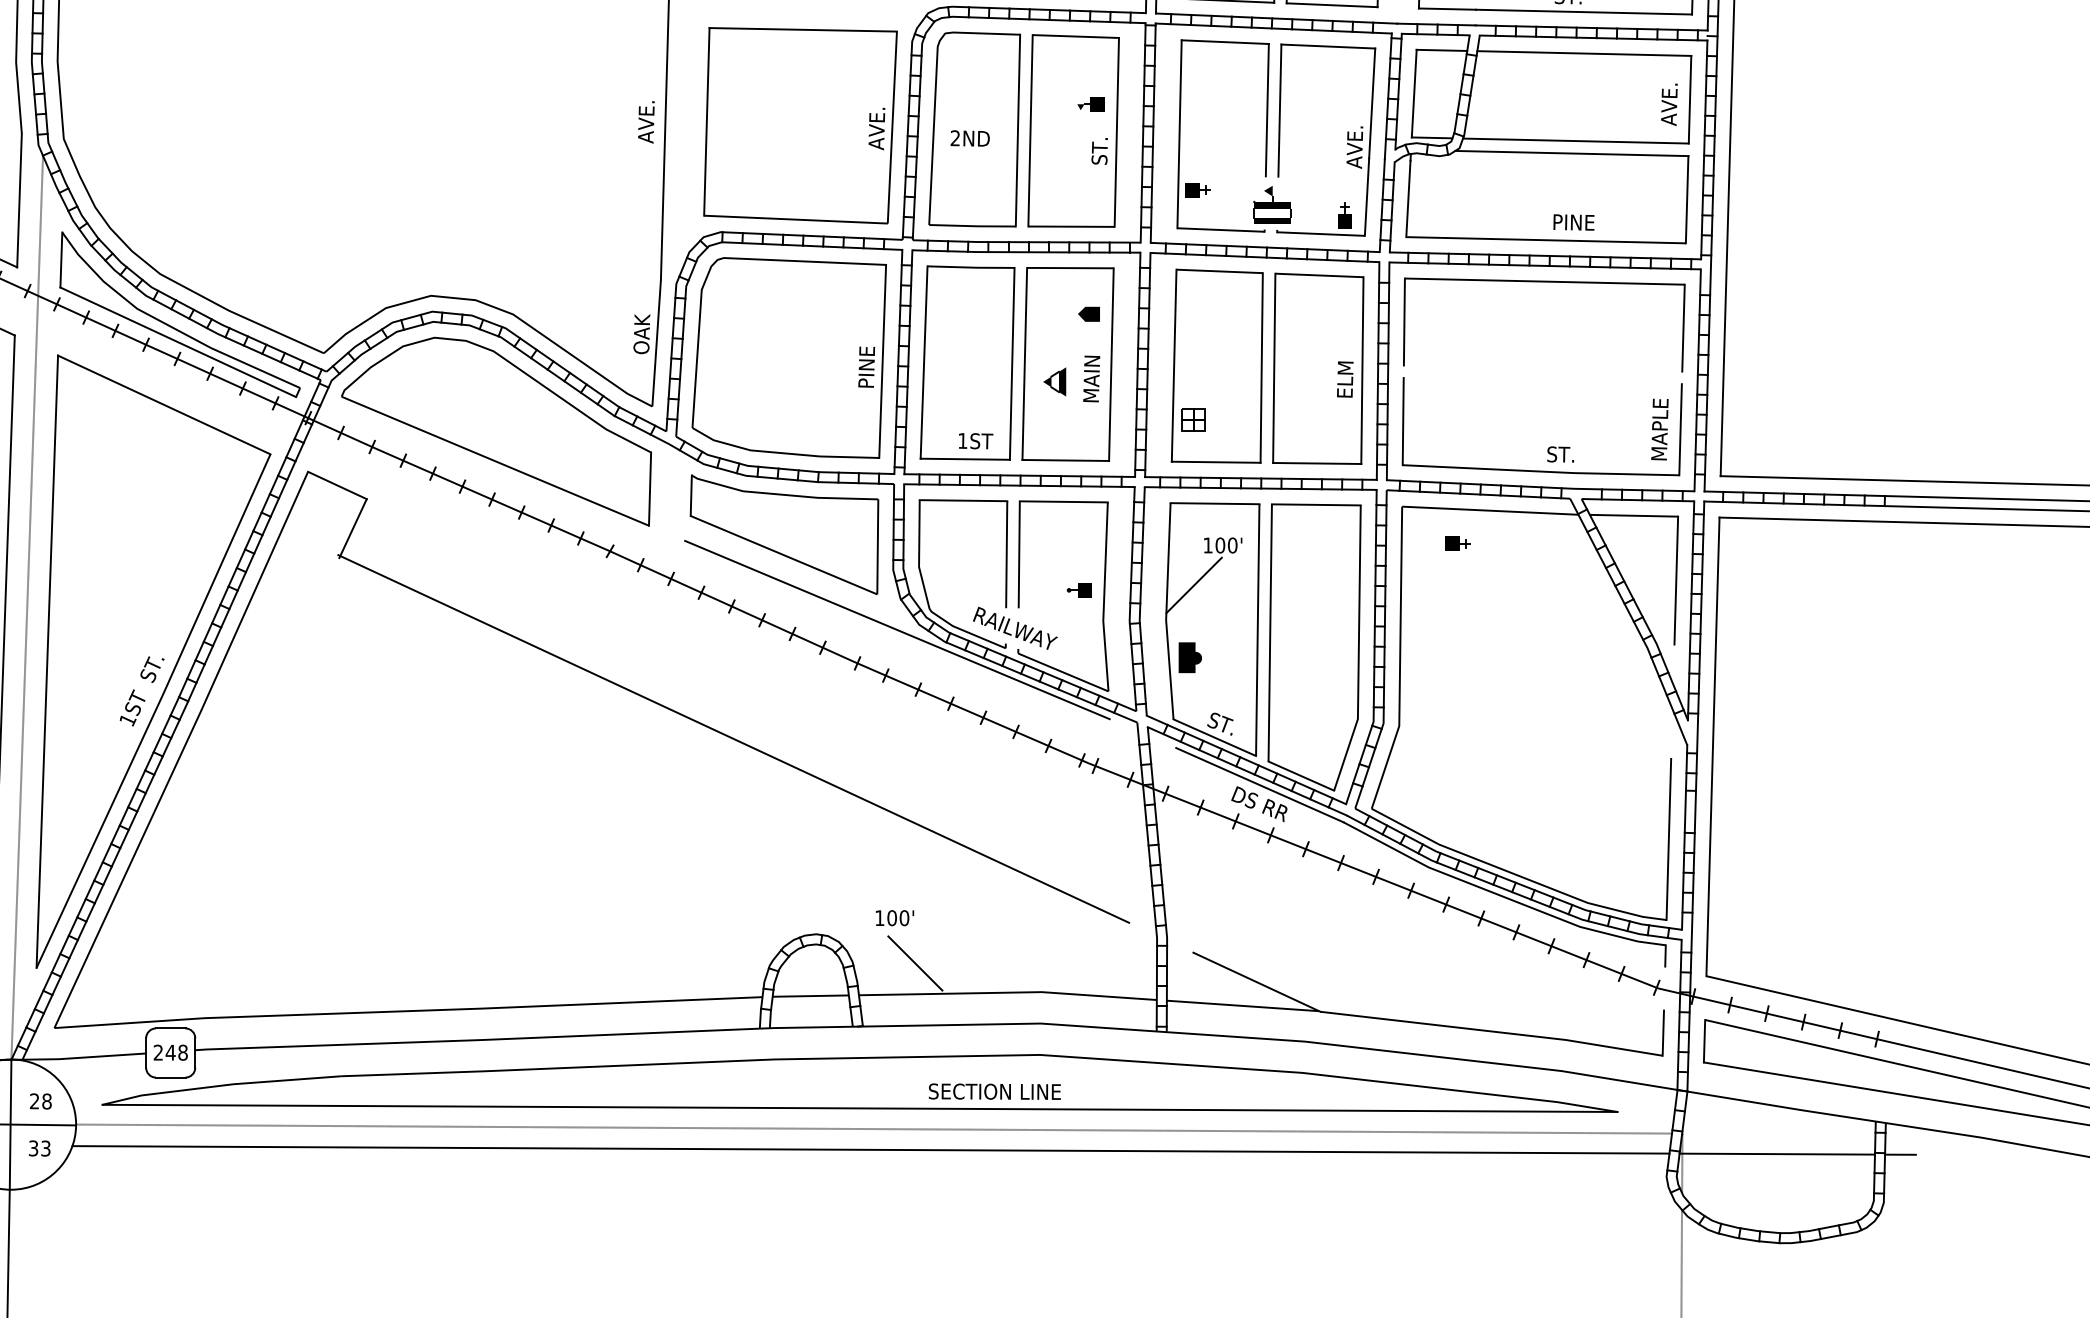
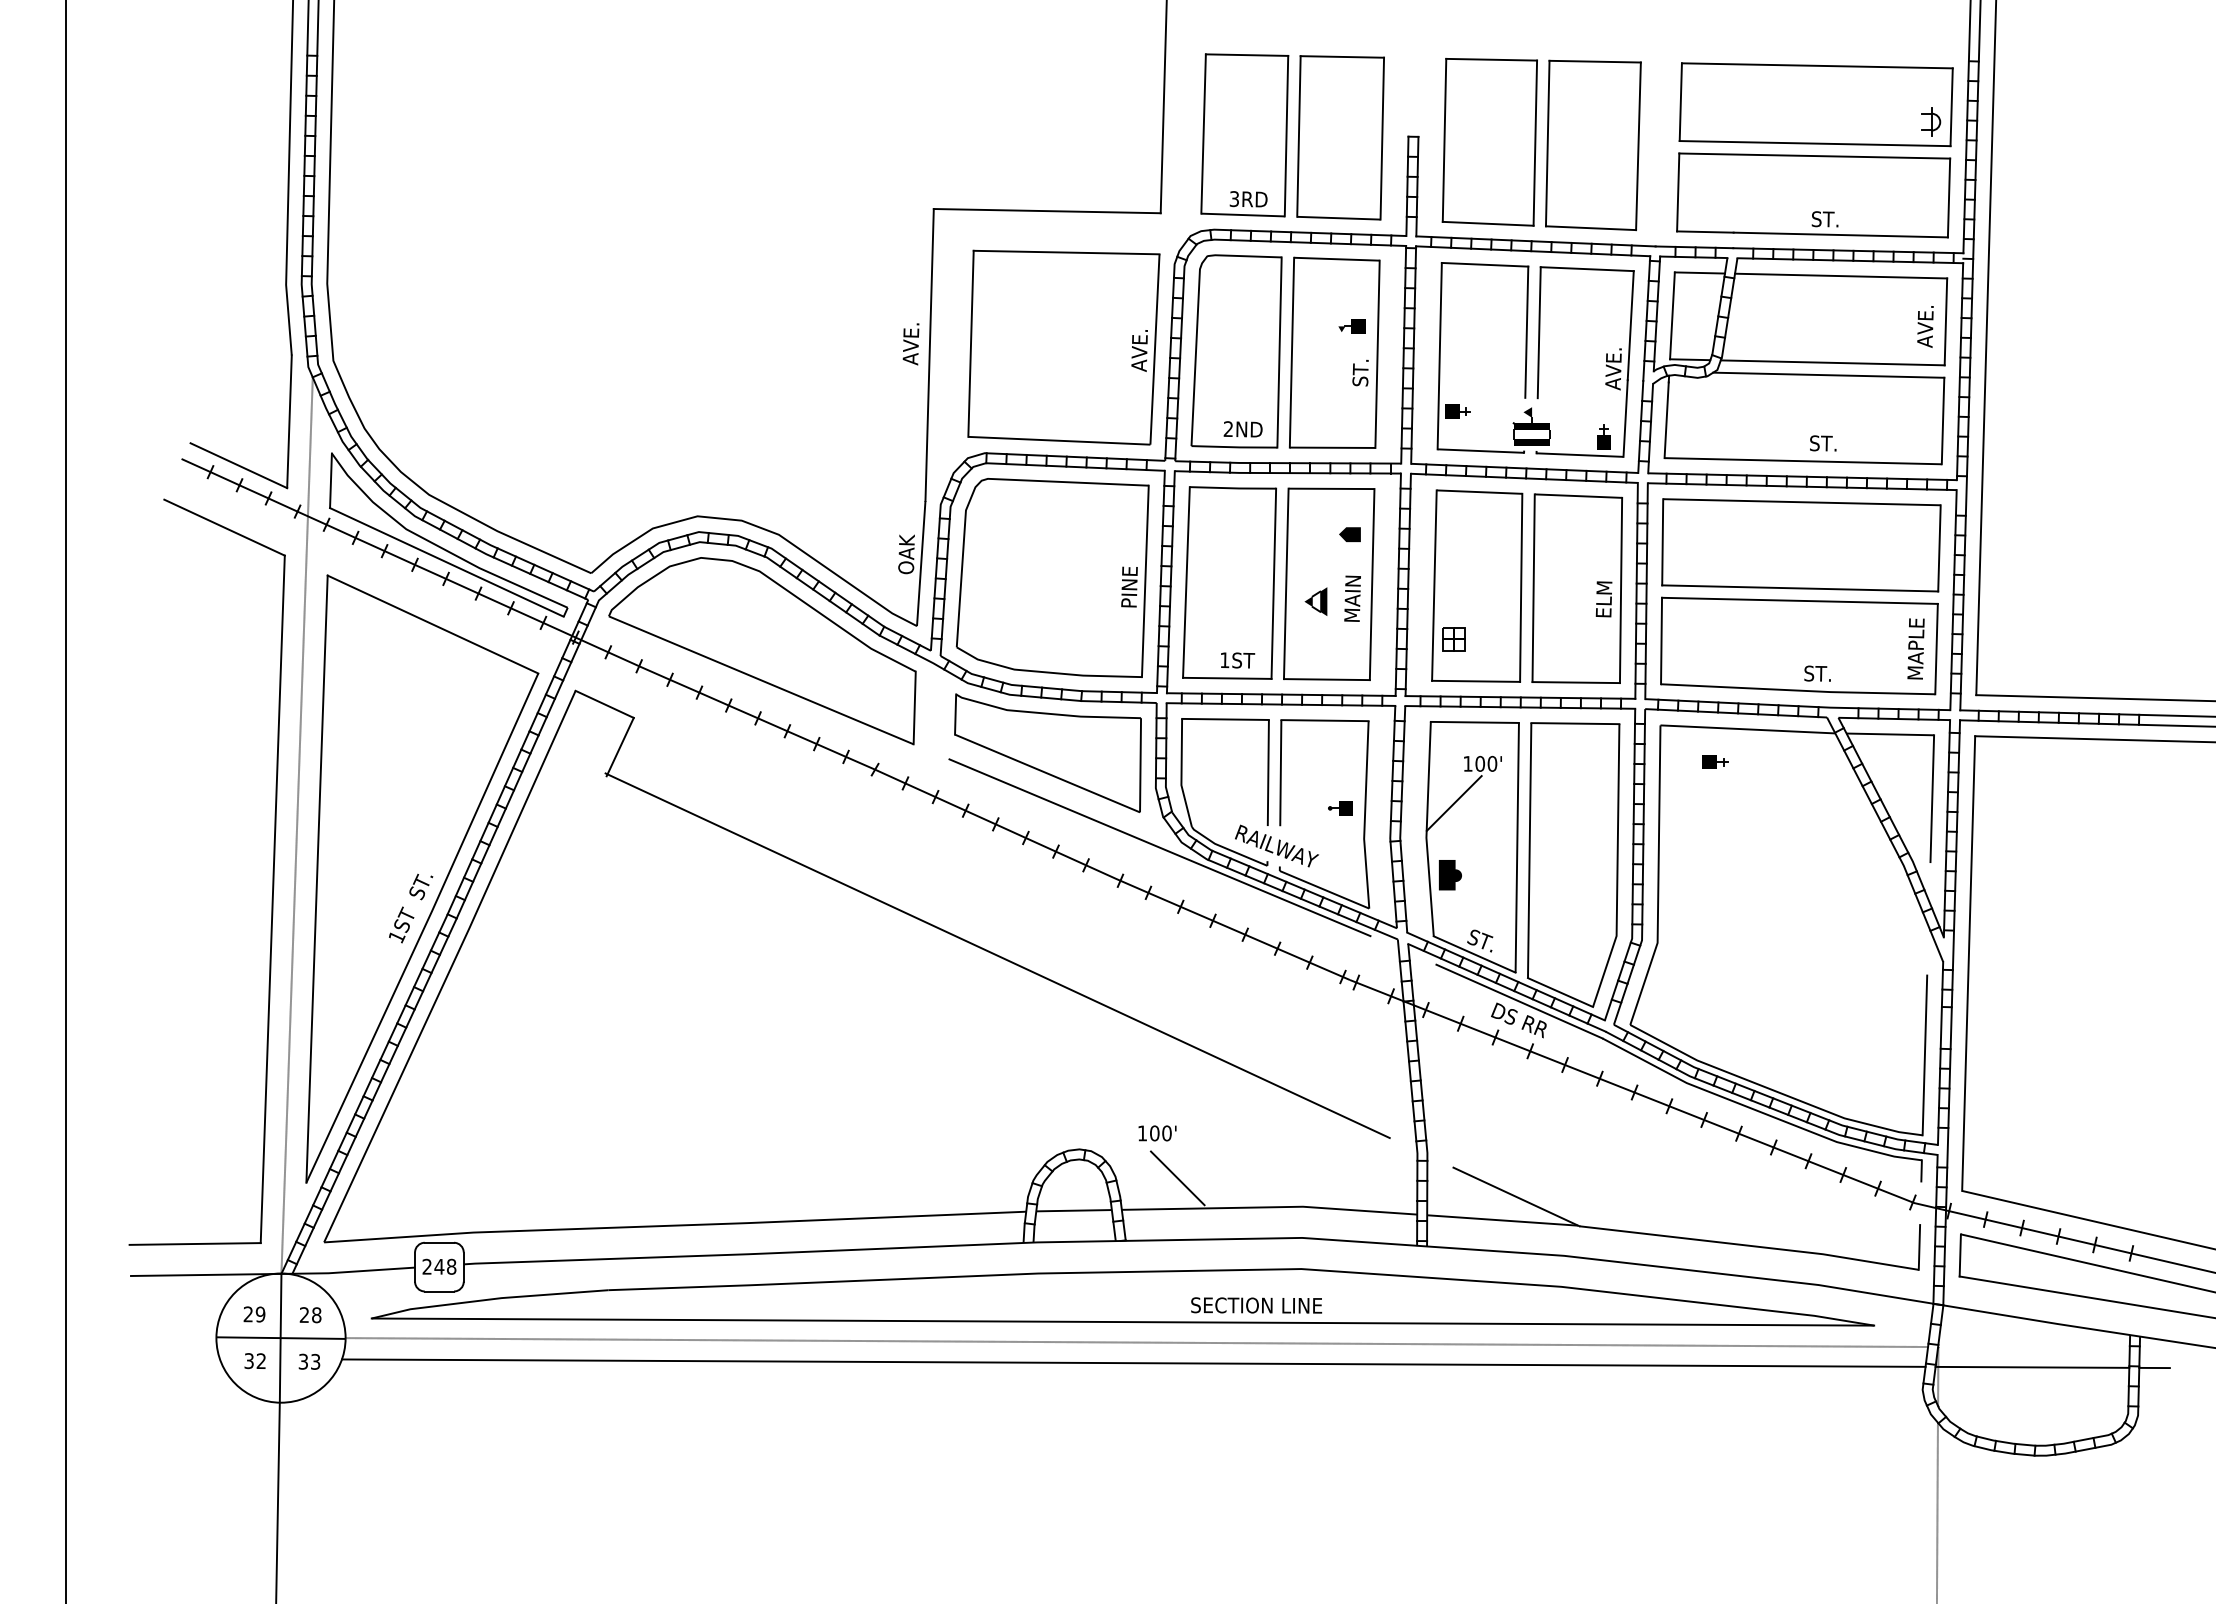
text: (969, 138) -> (1242, 429), moved
text: (1573, 222) -> (1830, 443), PINE -> ST.
line: (1543, 368) -> (1800, 588), added
line: (1542, 380) -> (1799, 600), added

